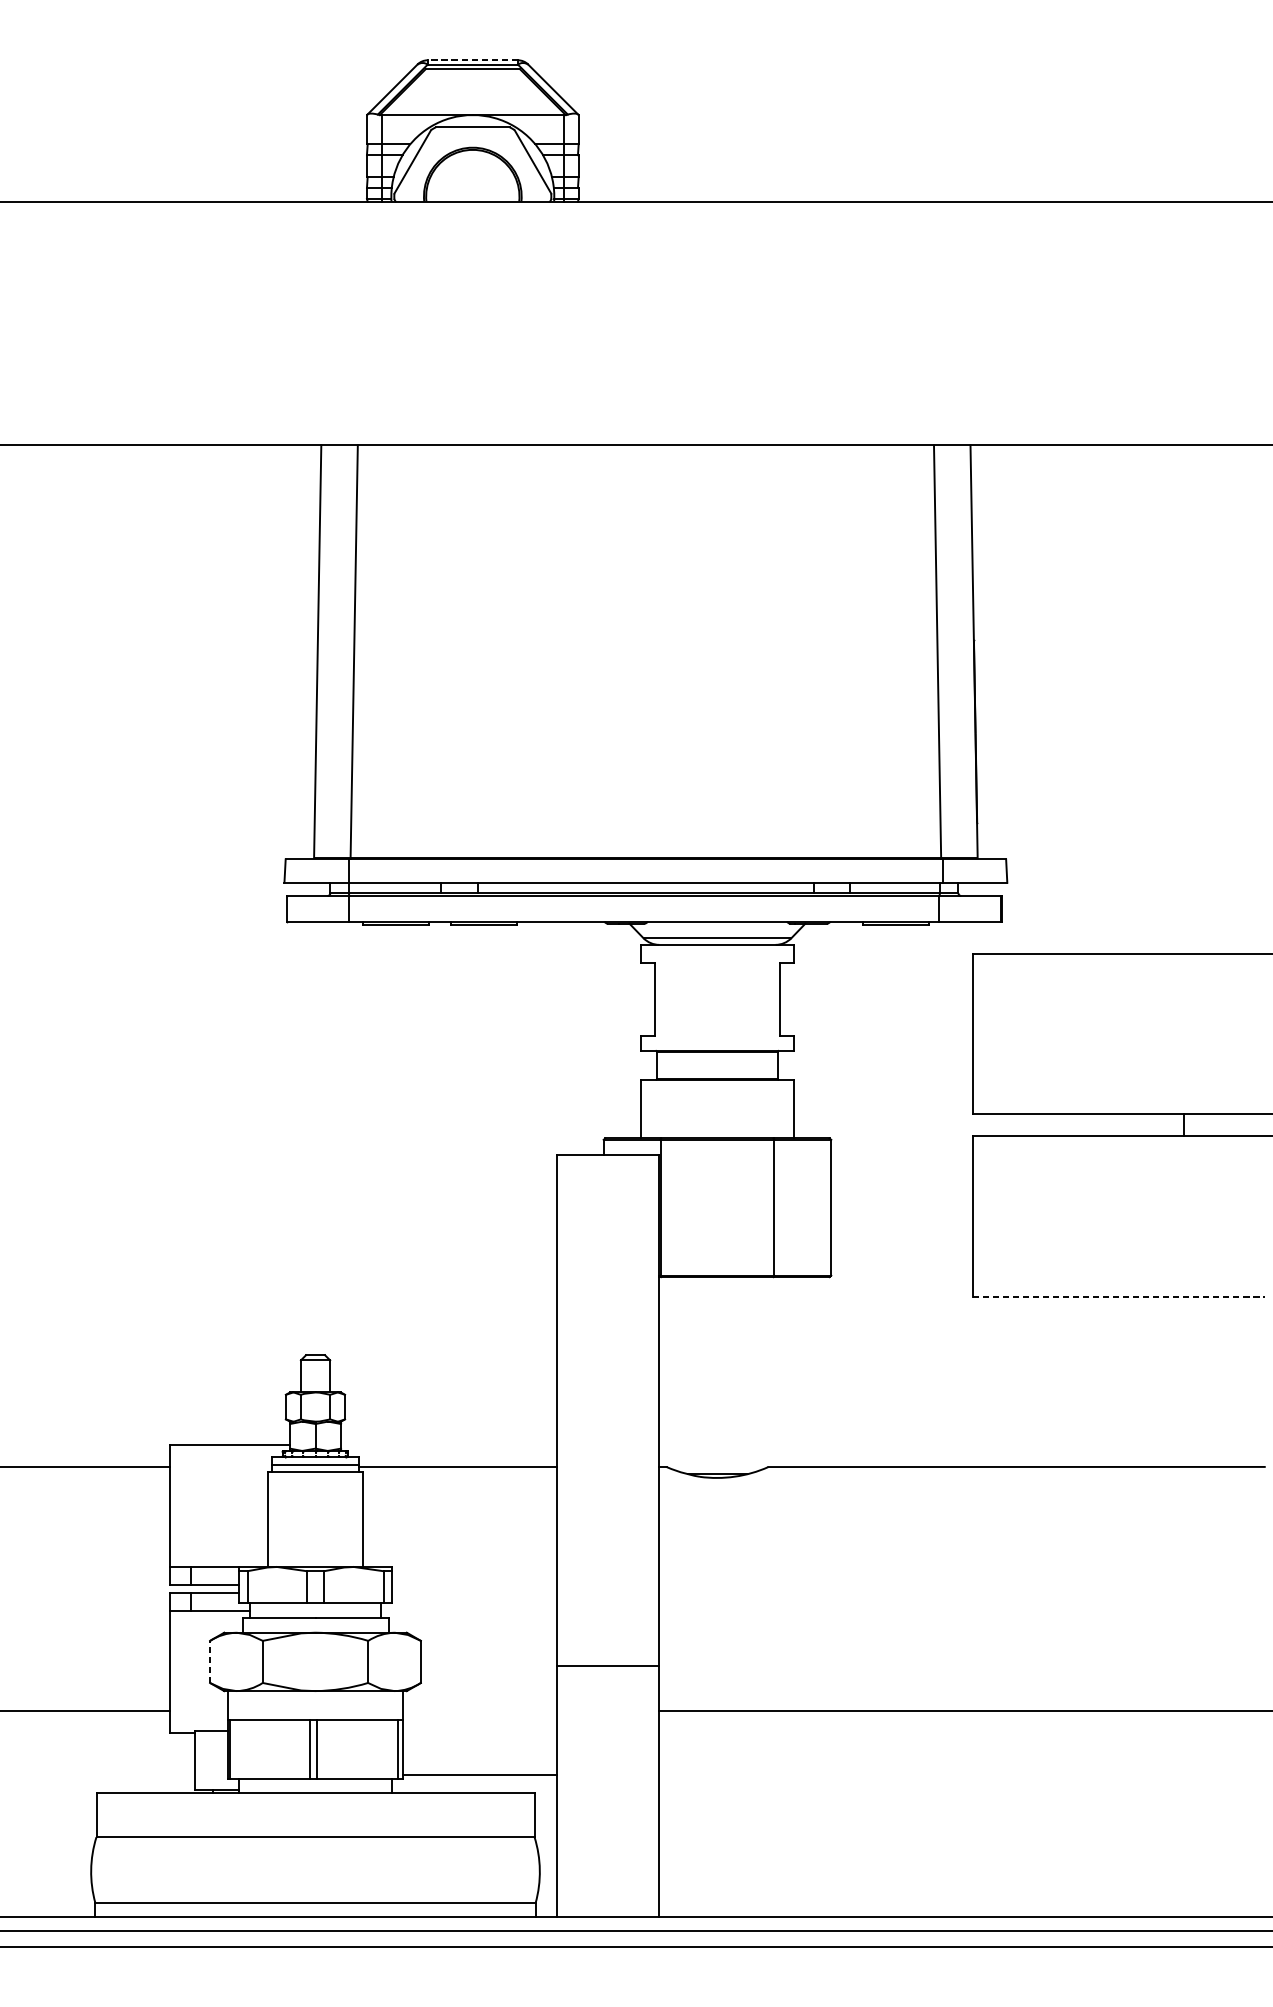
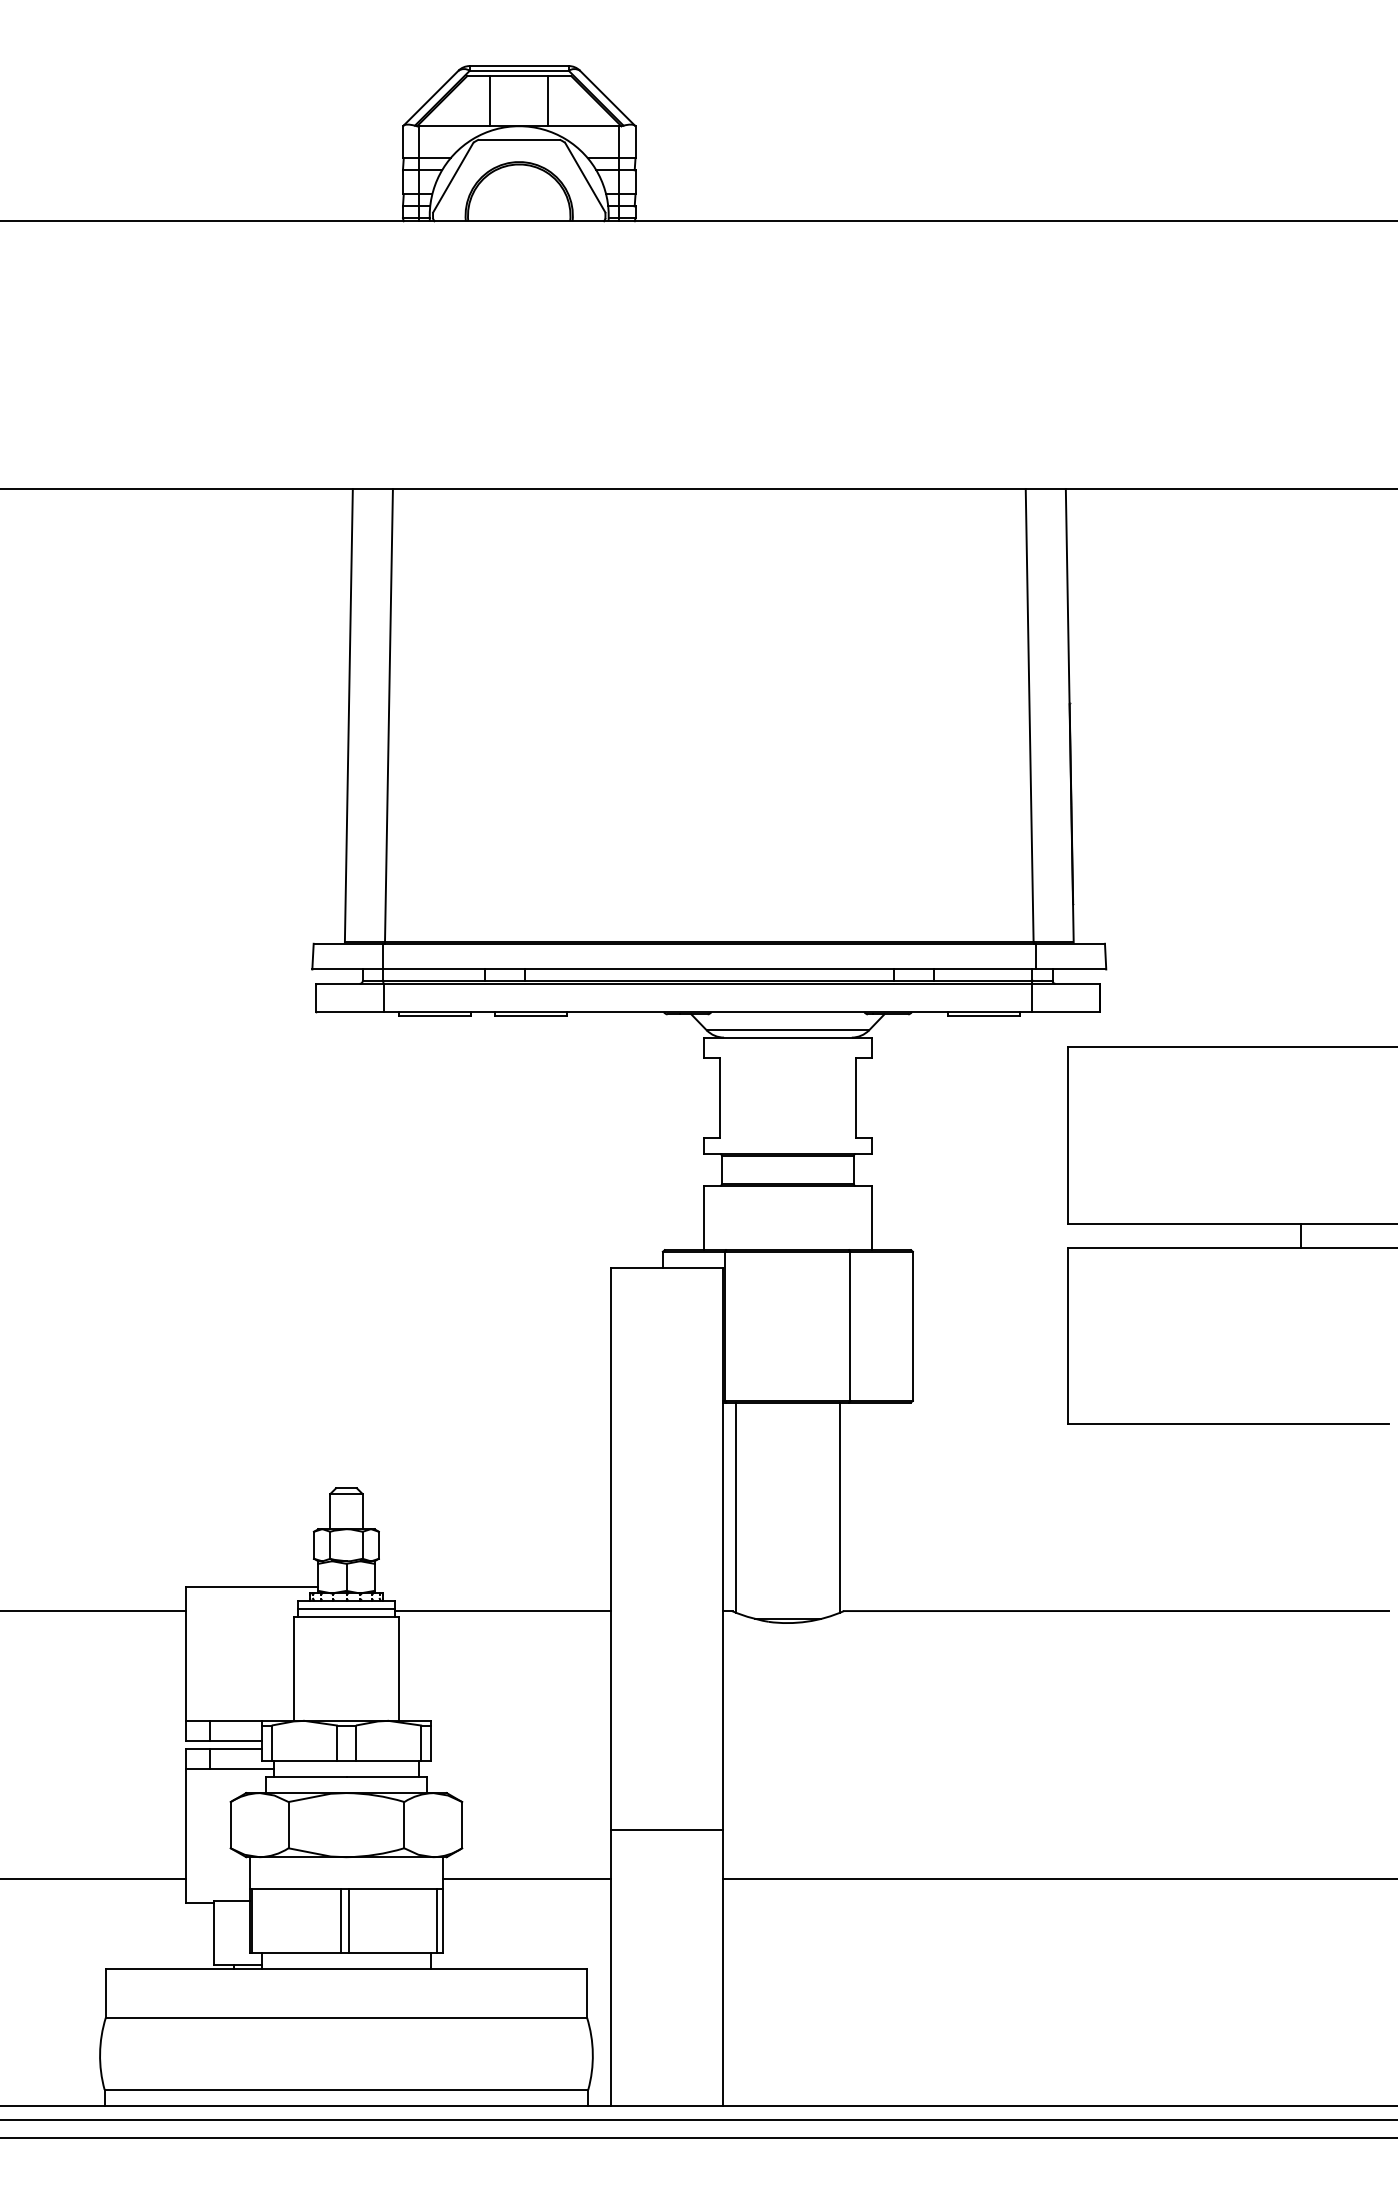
line: (473, 60) -> (519, 66), dashed -> solid
line: (446, 92) -> (490, 101), added
line: (499, 92) -> (548, 101), added
line: (1119, 1297) -> (1229, 1424), dashed -> solid
line: (669, 1372) -> (735, 1507), added
line: (765, 1372) -> (840, 1507), added
line: (209, 1661) -> (230, 1824), dashed -> solid
line: (479, 1774) -> (526, 1878), moved

